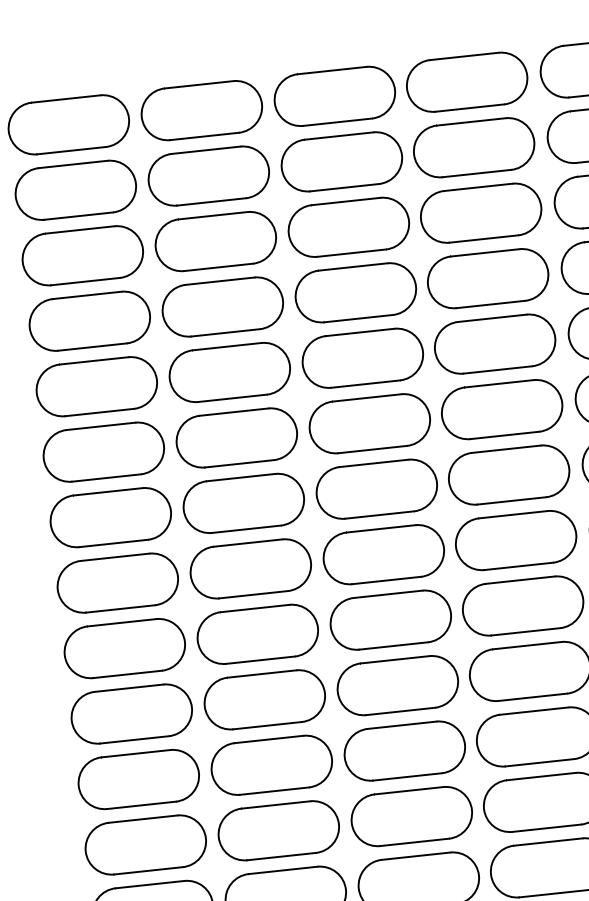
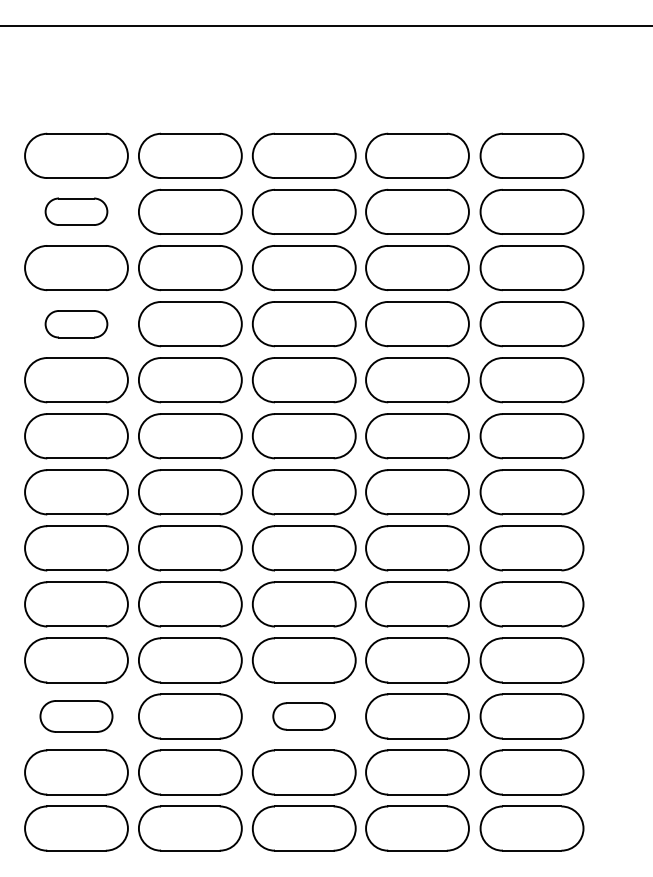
part: (75, 189) -> (76, 211), size x0.6
part: (89, 321) -> (76, 324), size x0.6
part: (403, 751) -> (303, 716), size x0.6
part: (138, 779) -> (76, 716), size x0.7

